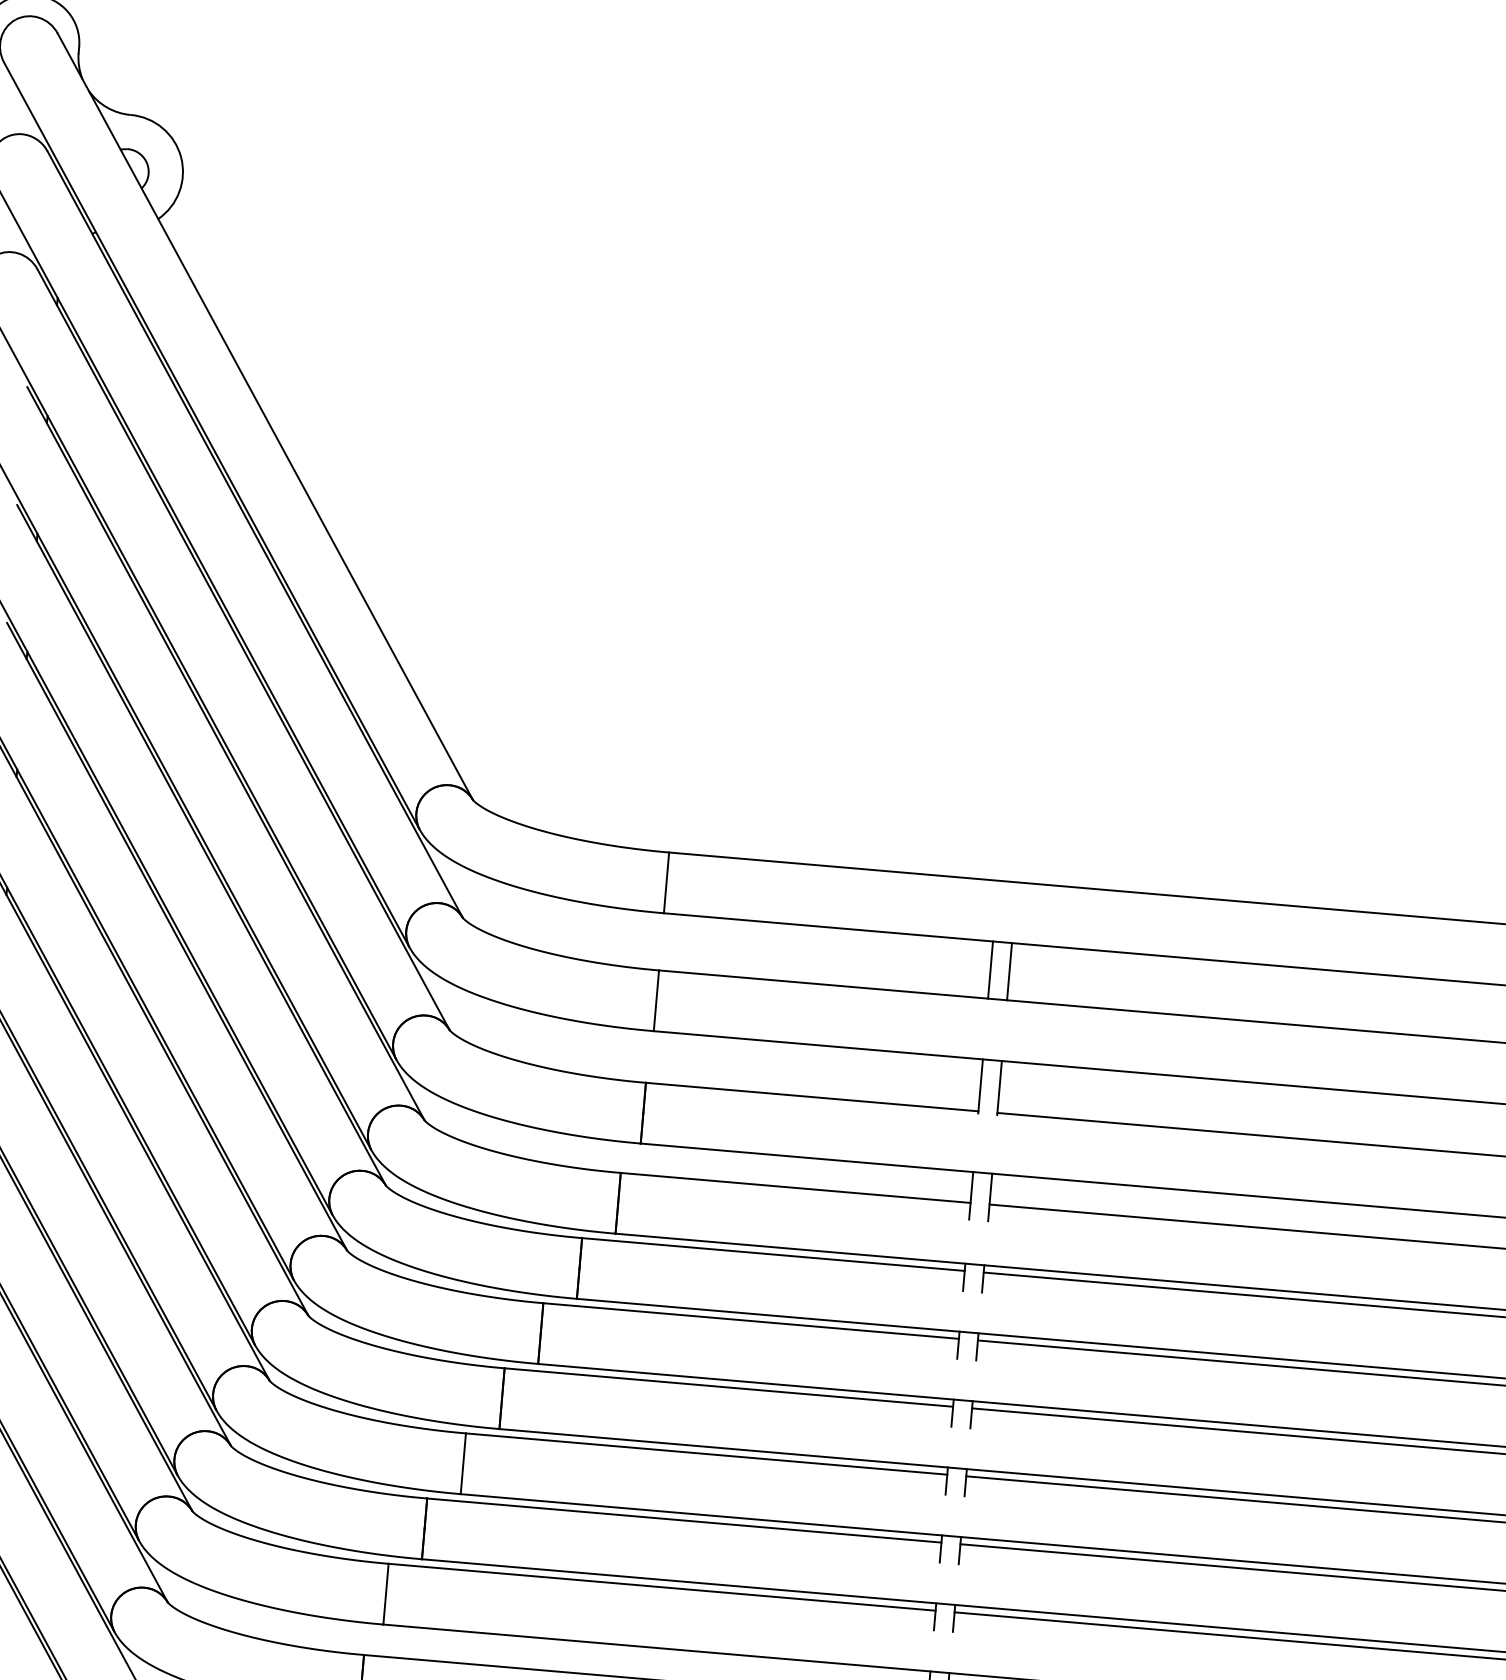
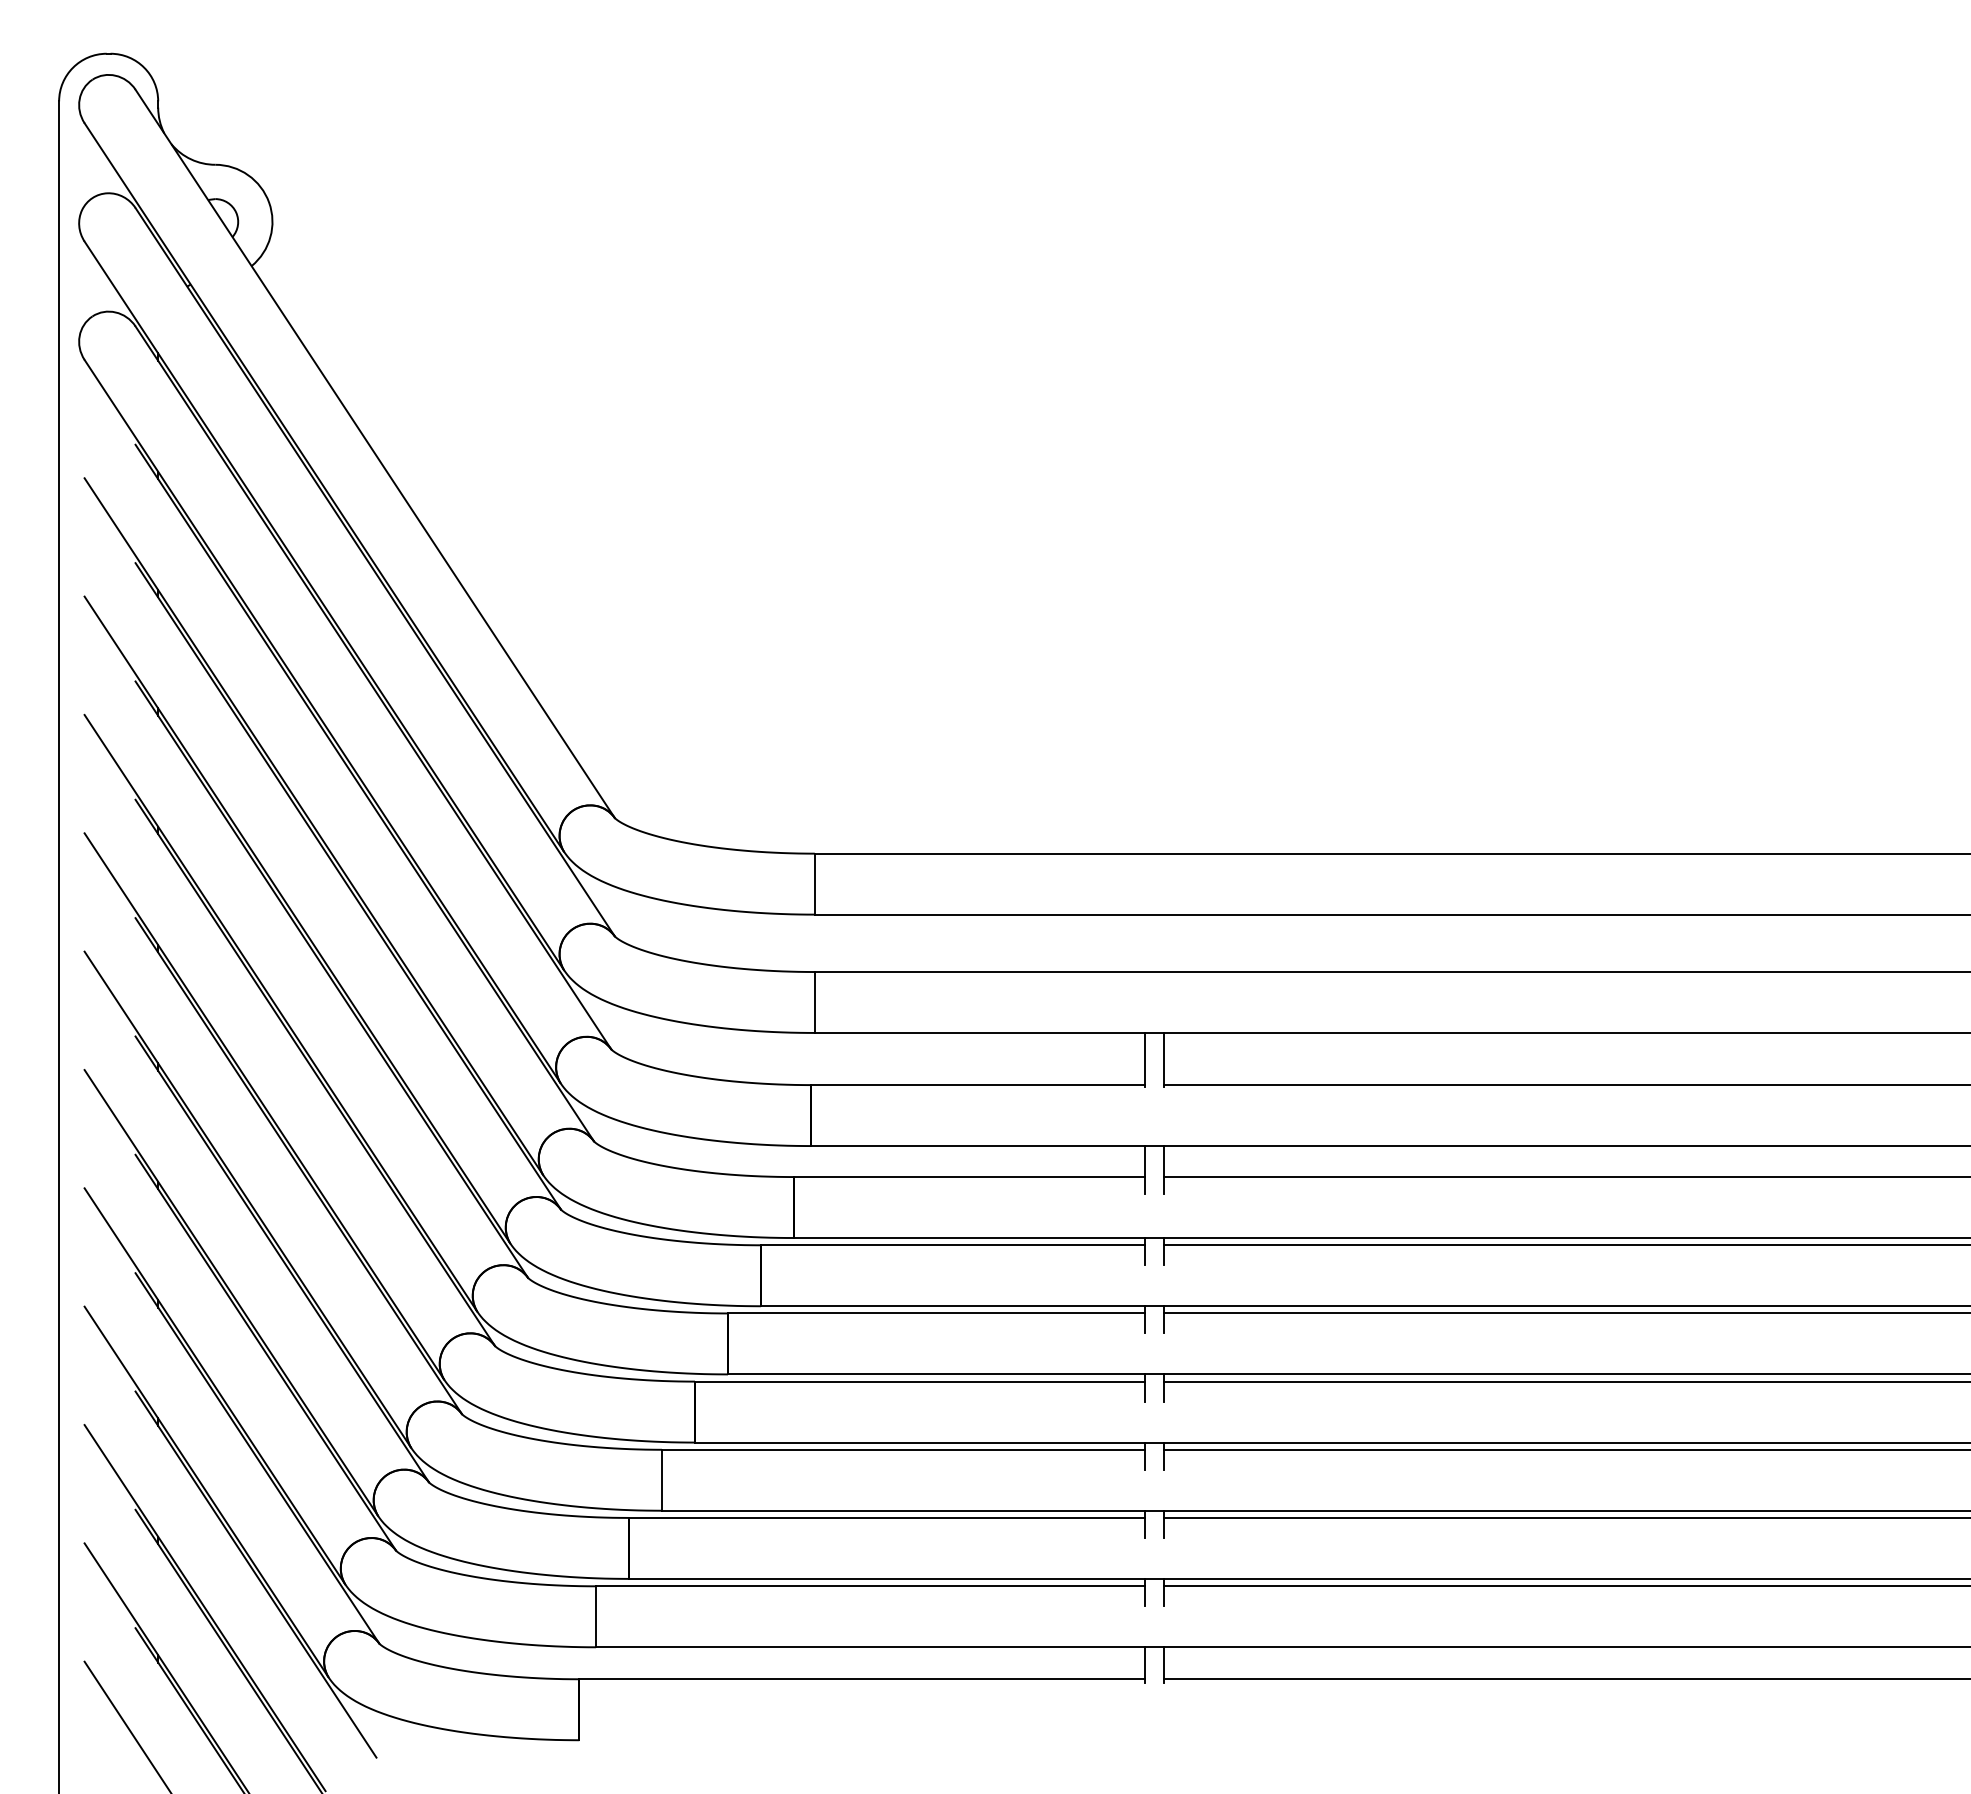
line: (990, 970) -> (1145, 943), removed
line: (1009, 971) -> (1164, 943), removed

